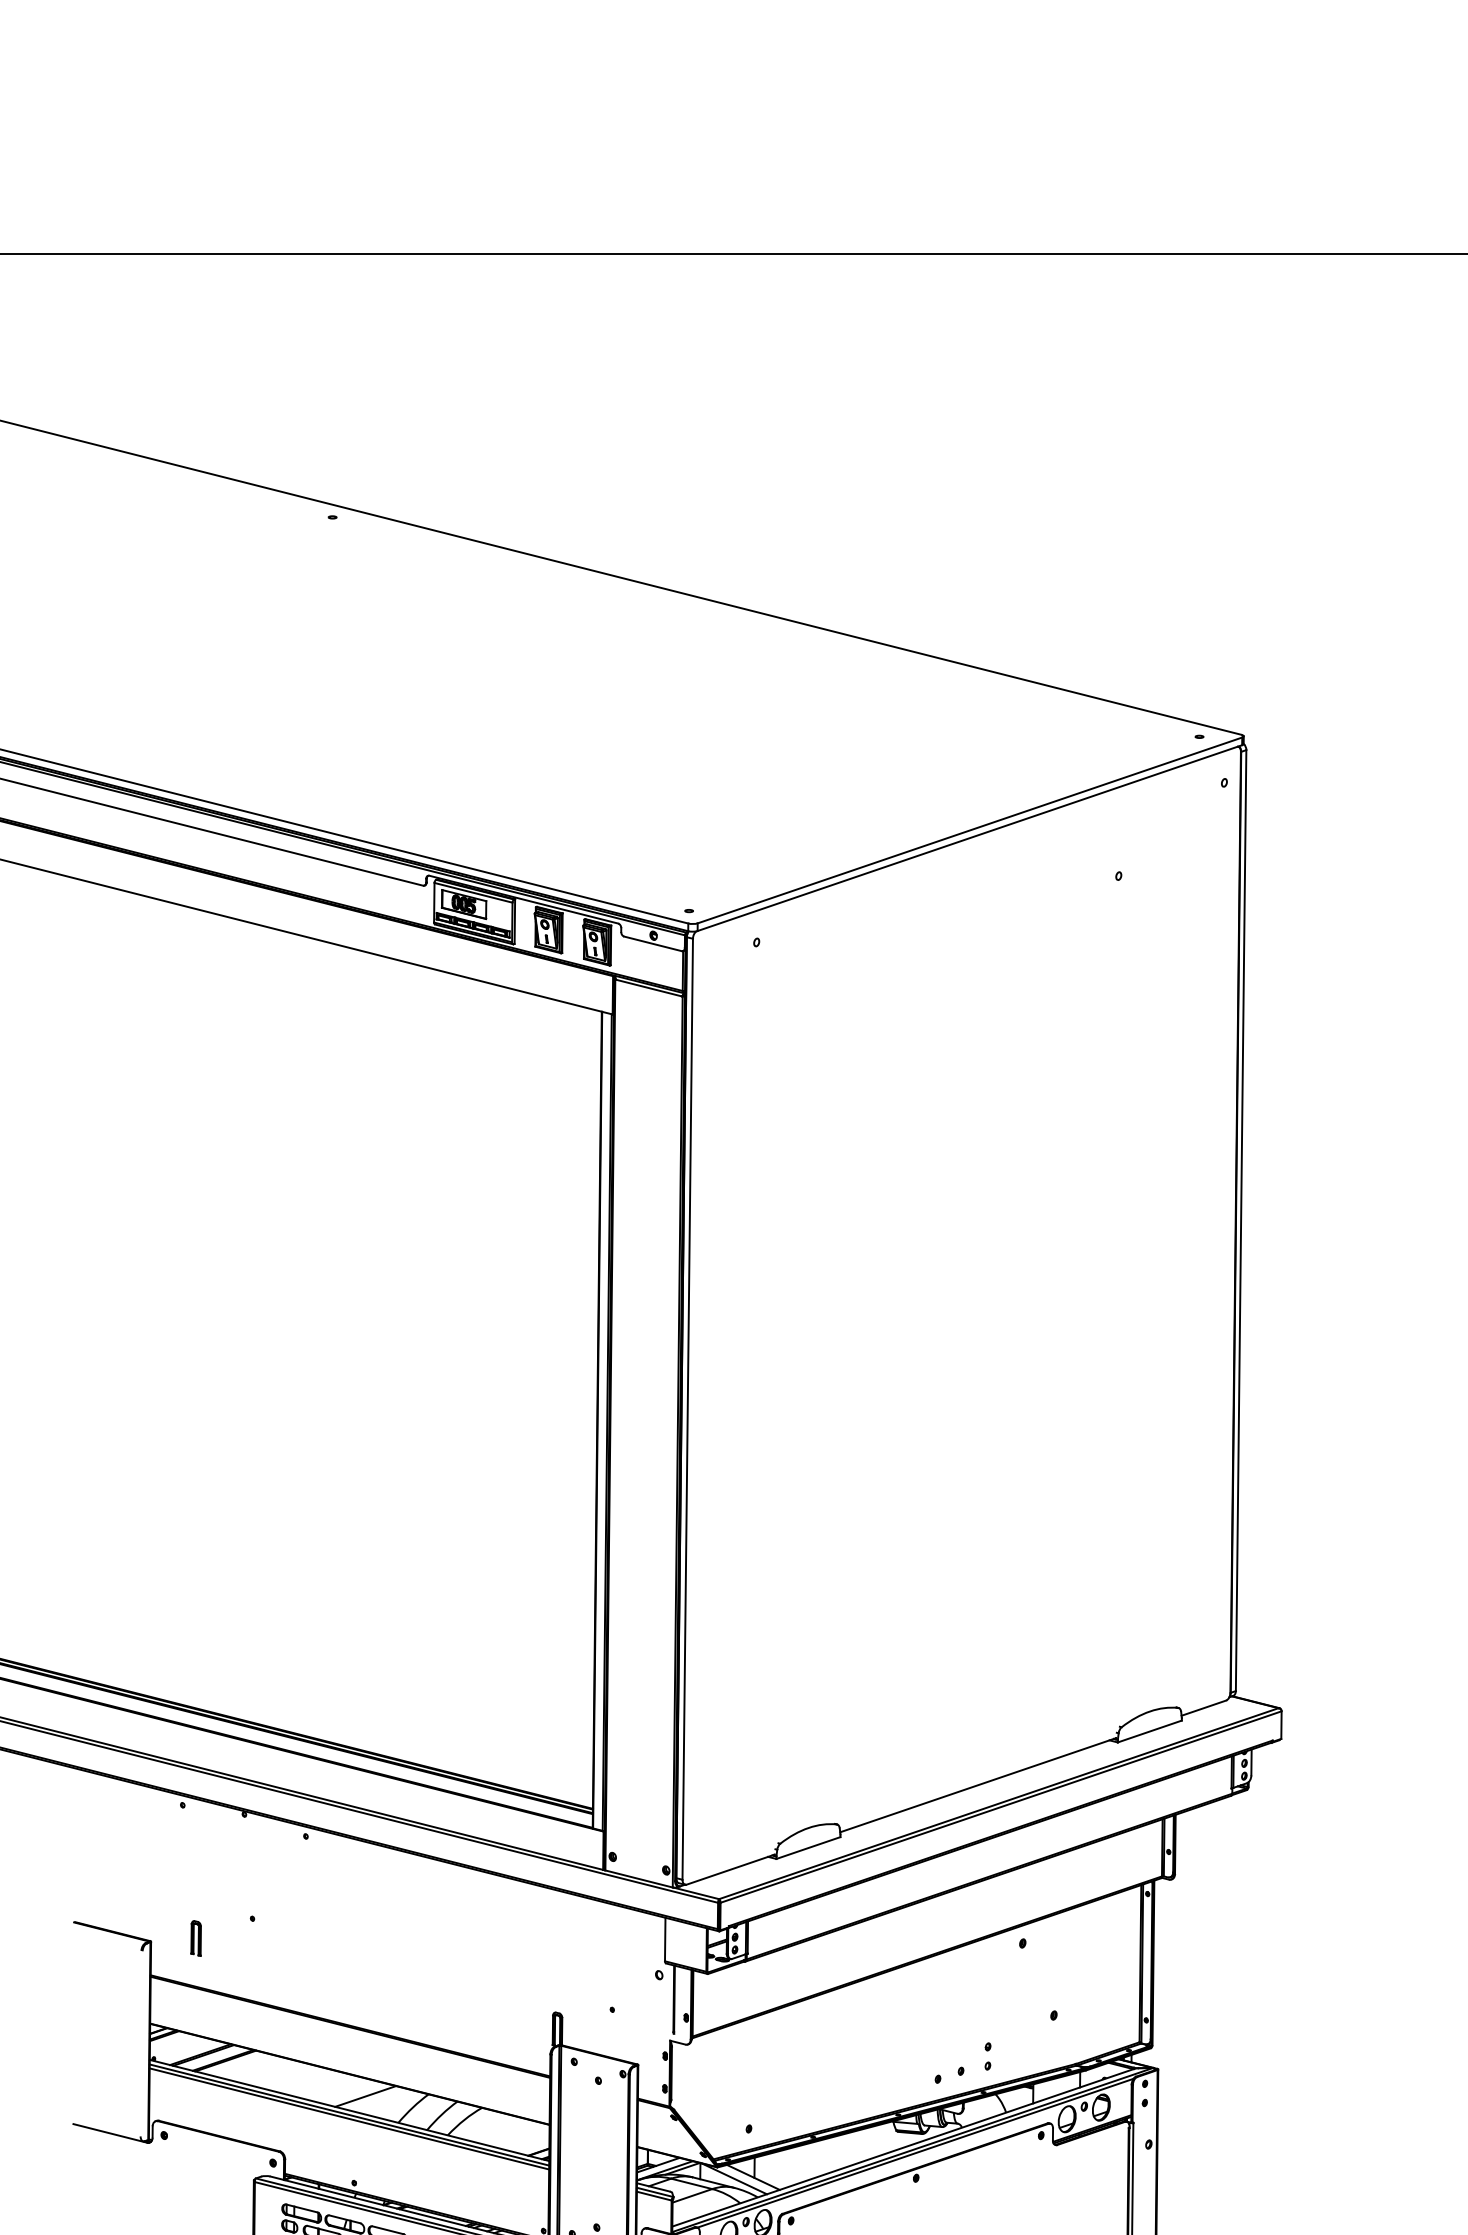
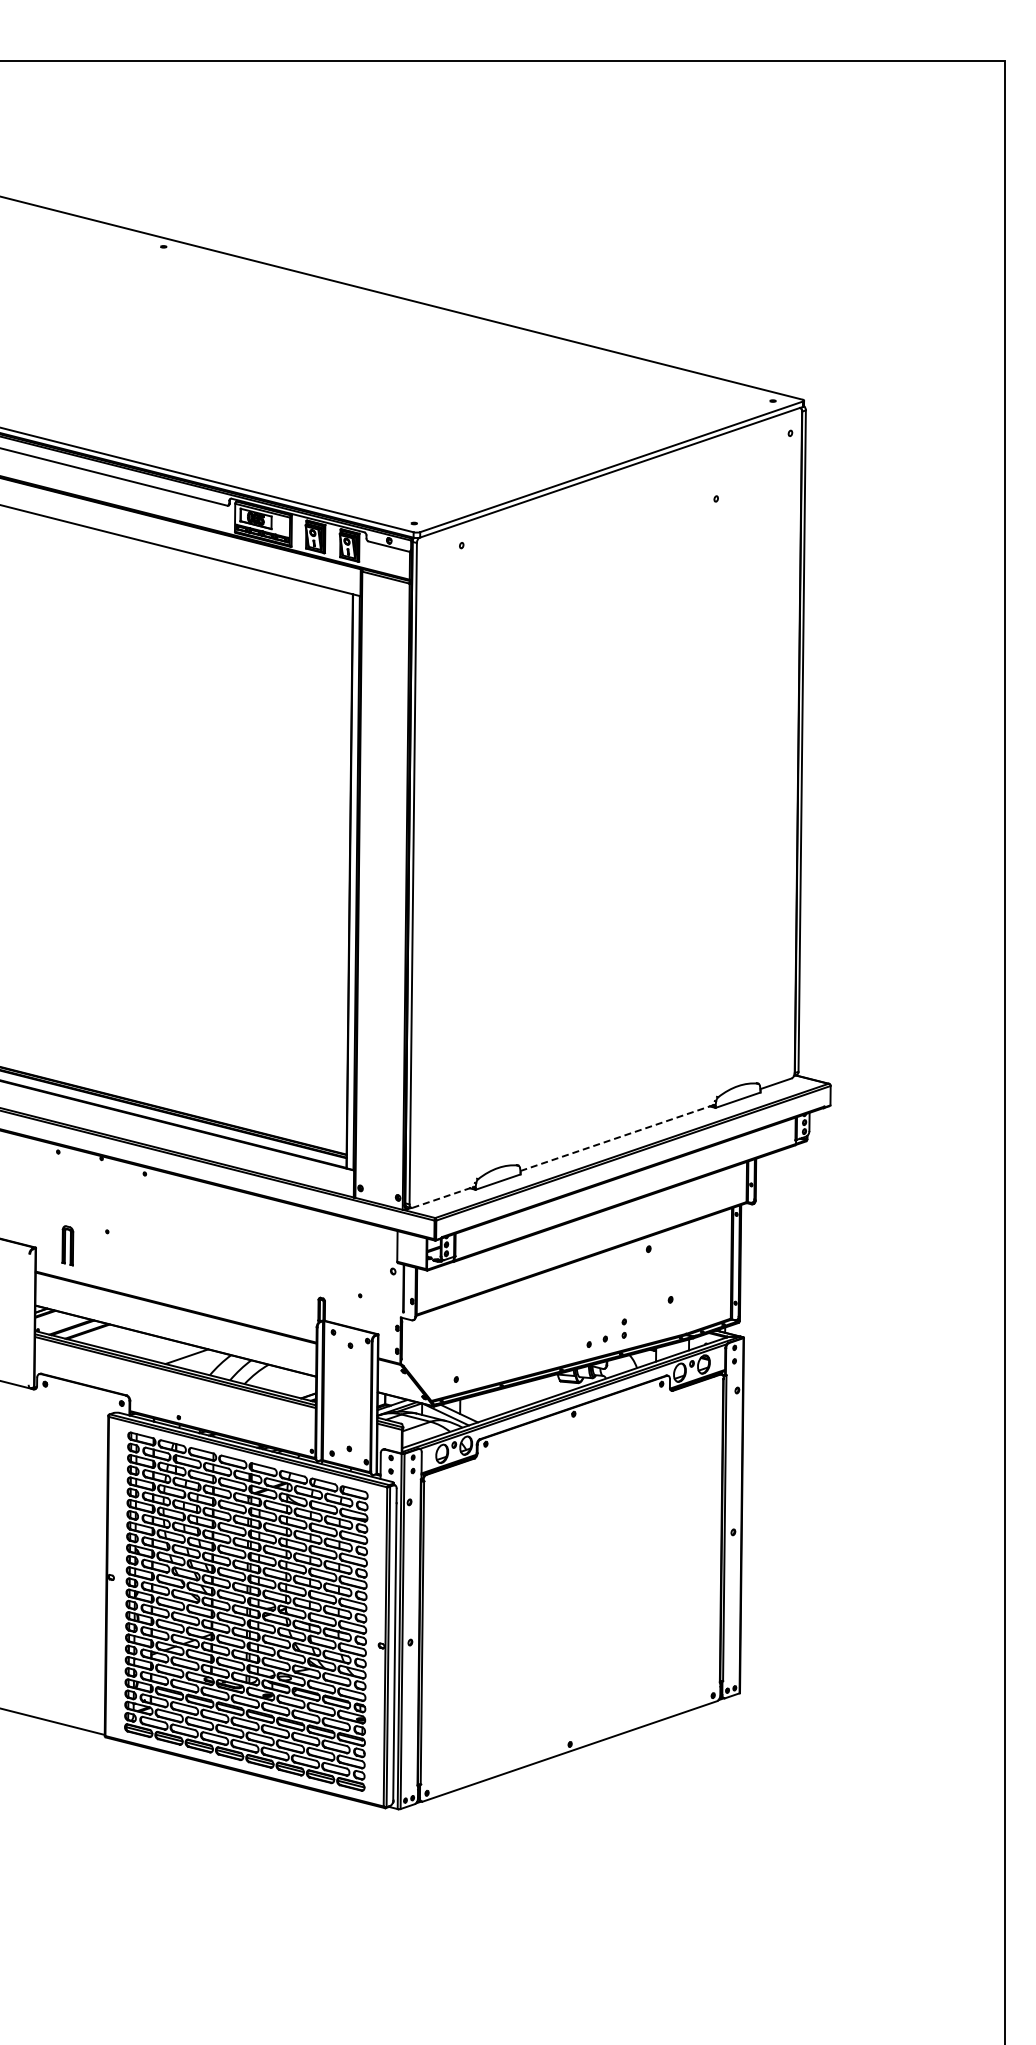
line: (978, 1784) -> (617, 1137), solid -> dashed
line: (730, 1869) -> (443, 1197), solid -> dashed
part: (195, 1938) -> (67, 1245), size x1.6

